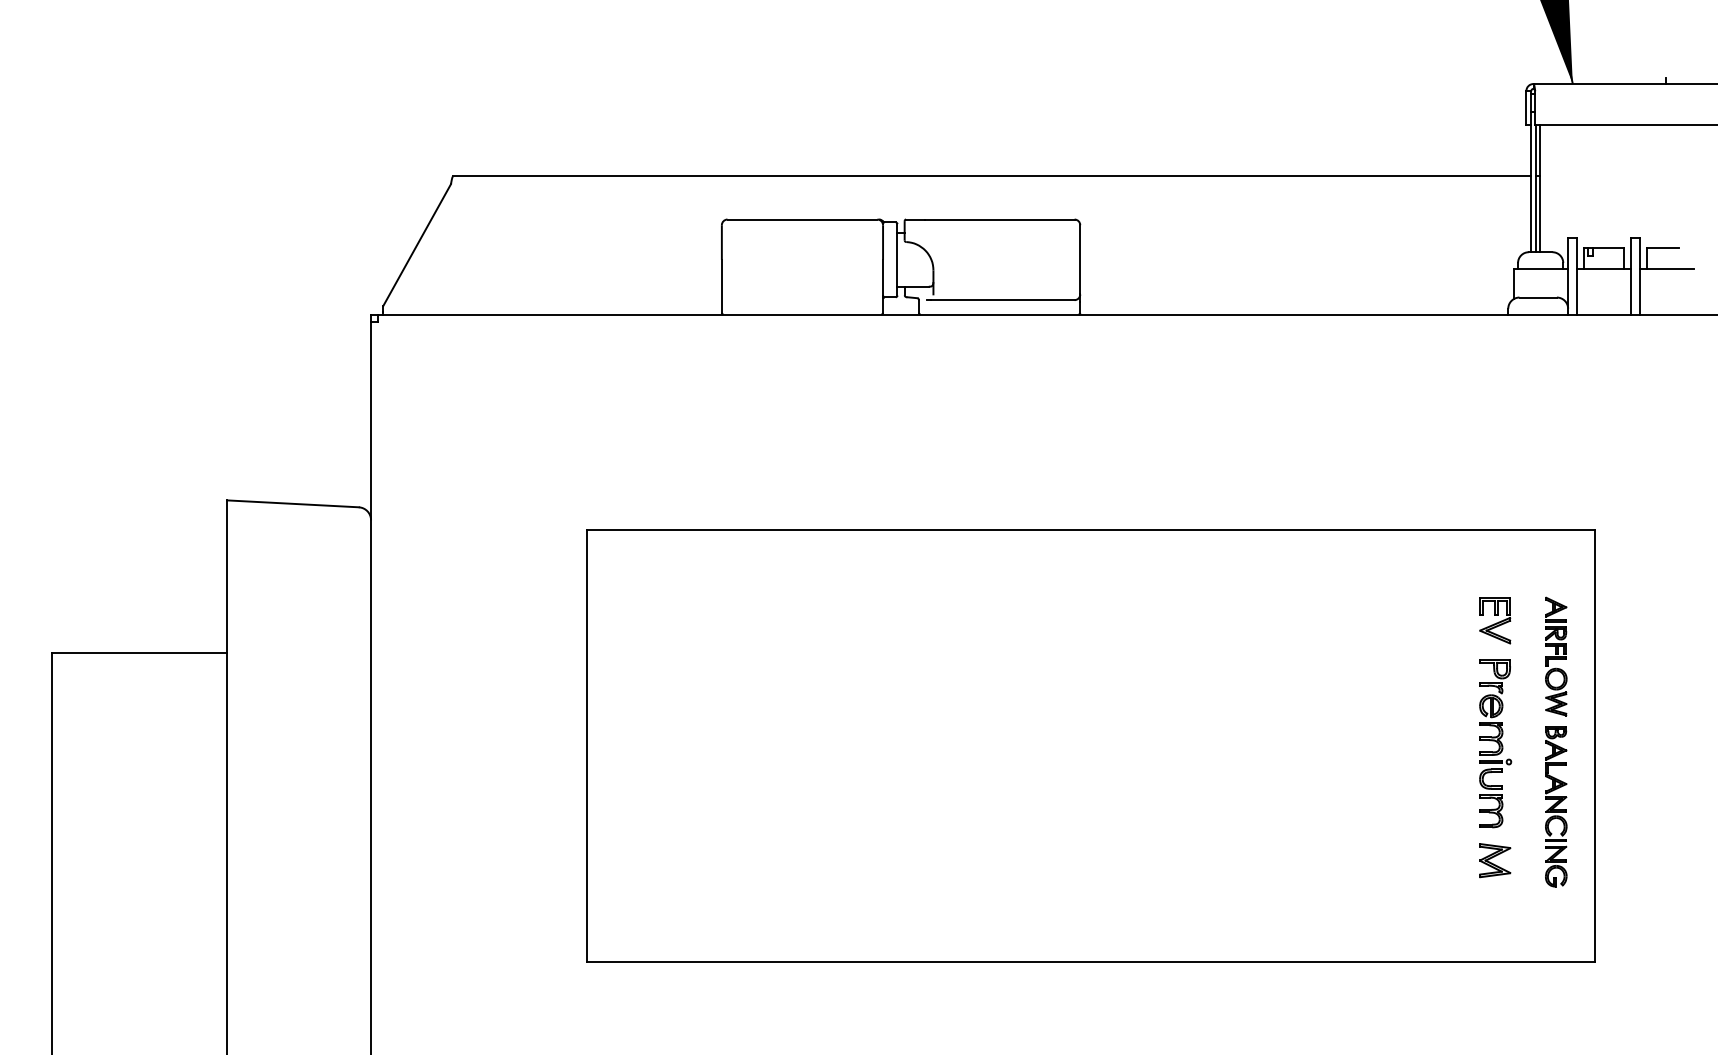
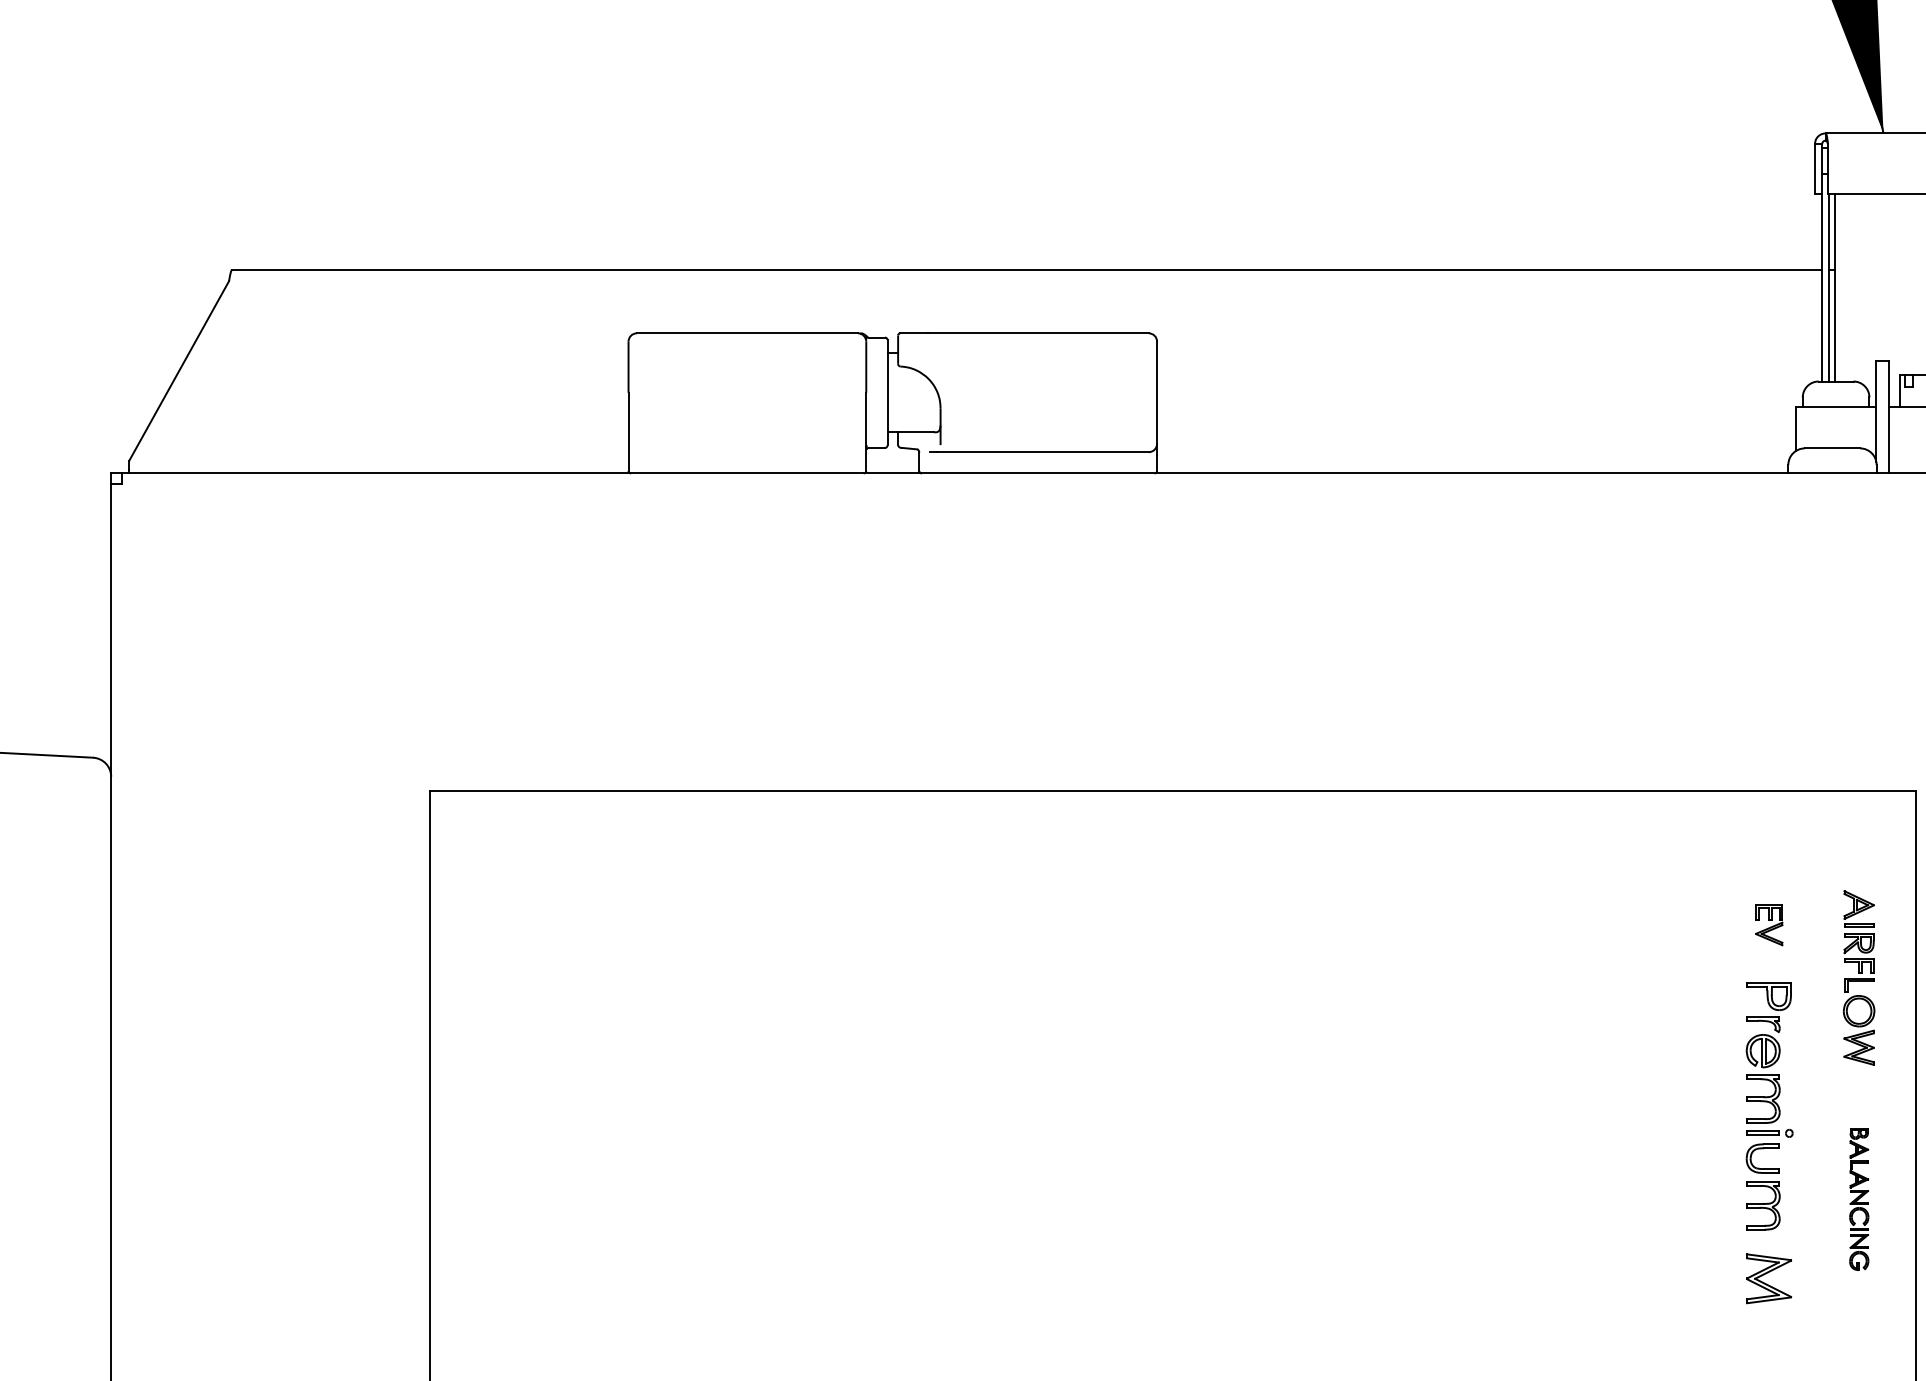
part: (1495, 620) -> (1769, 924), size x0.6
part: (1556, 806) -> (1859, 1198), size x0.6

